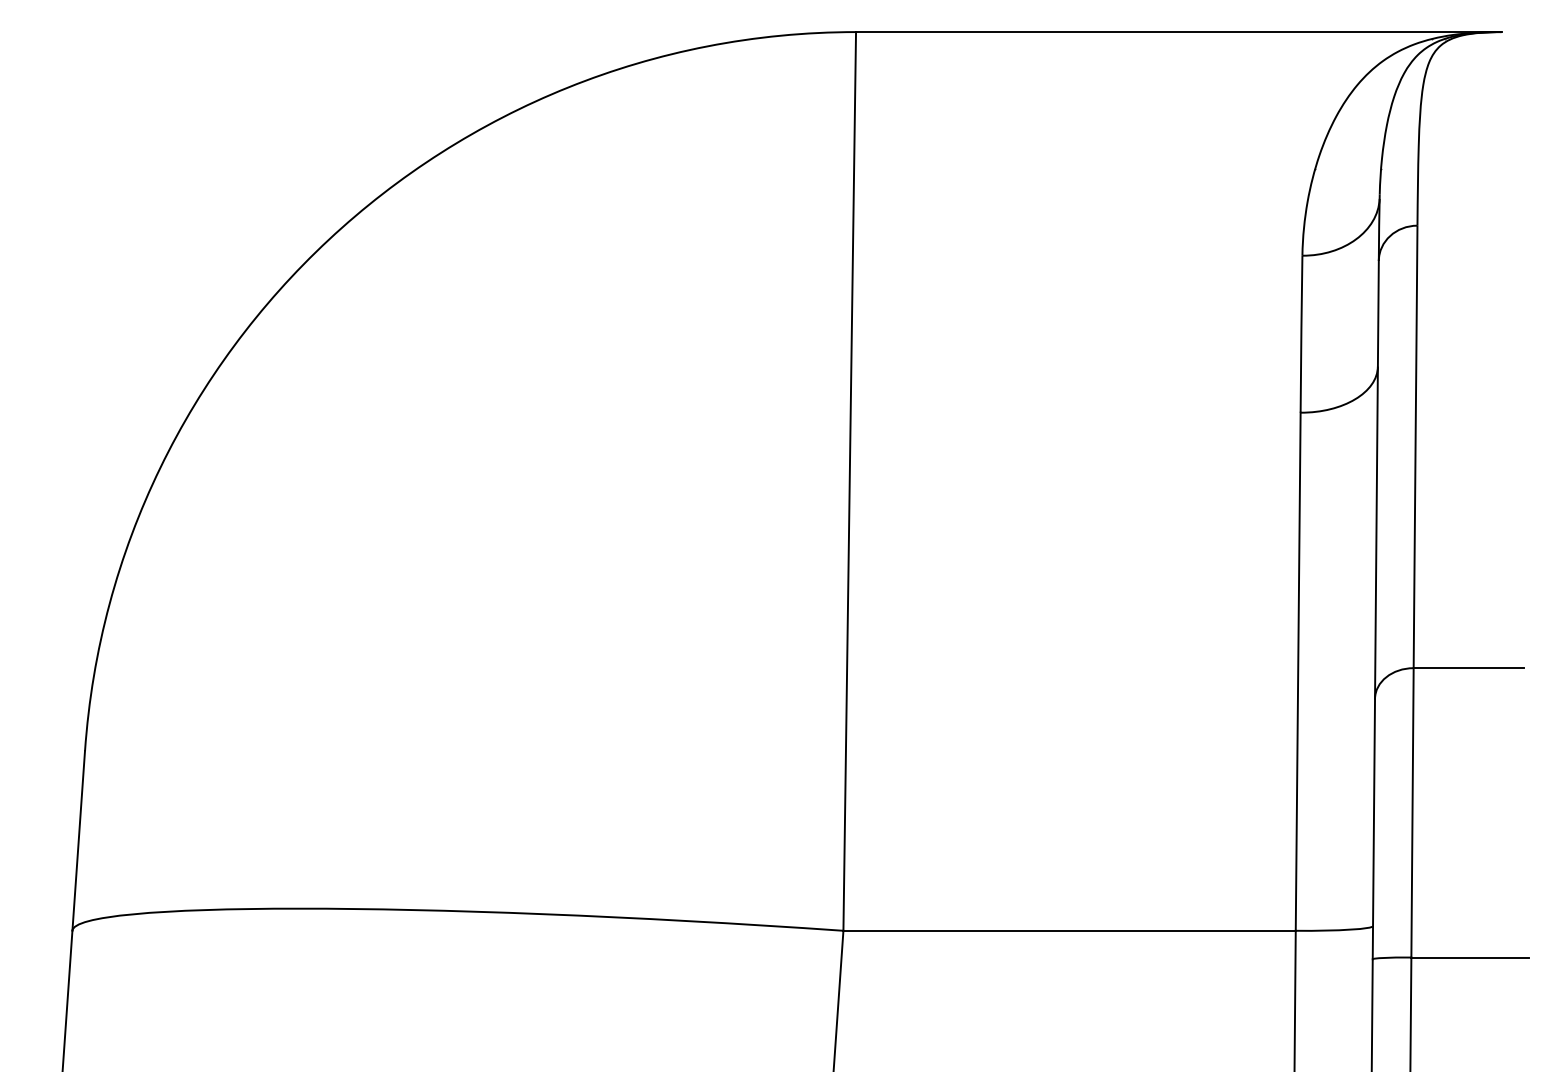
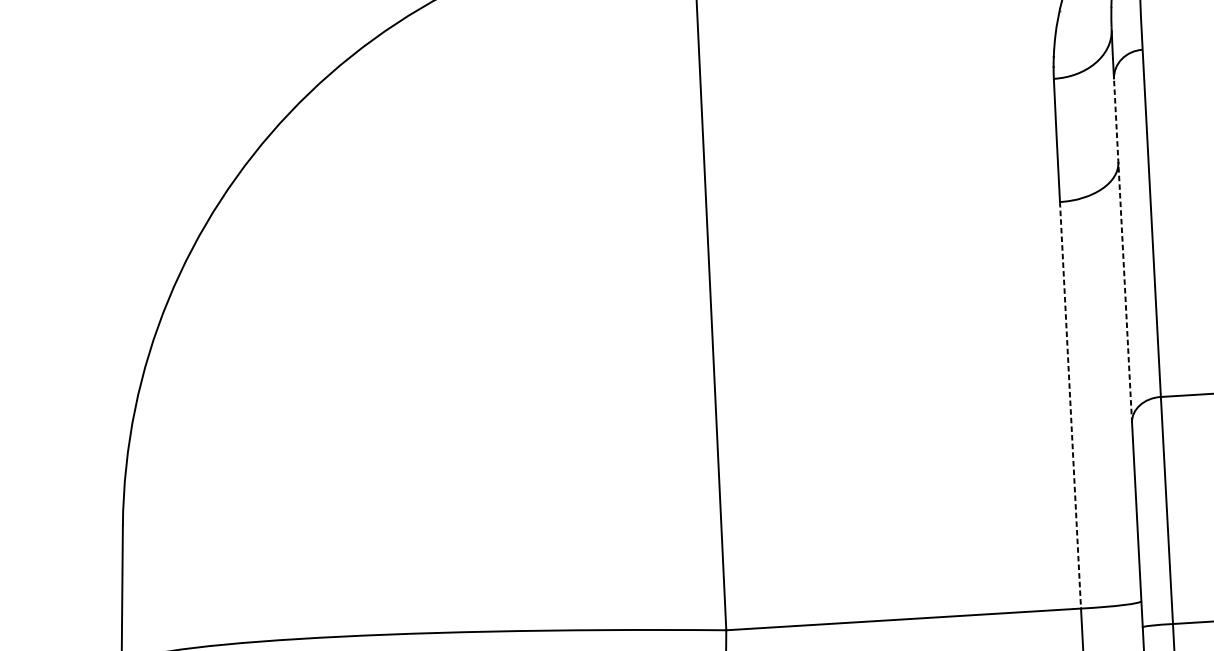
line: (1376, 479) -> (1122, 250), solid -> dashed
line: (1298, 672) -> (1070, 405), solid -> dashed

